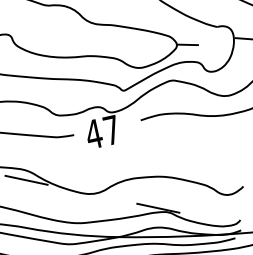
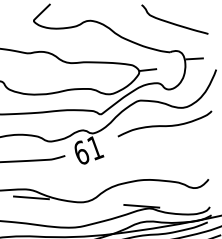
text: (104, 131) -> (89, 149), 47 -> 61

